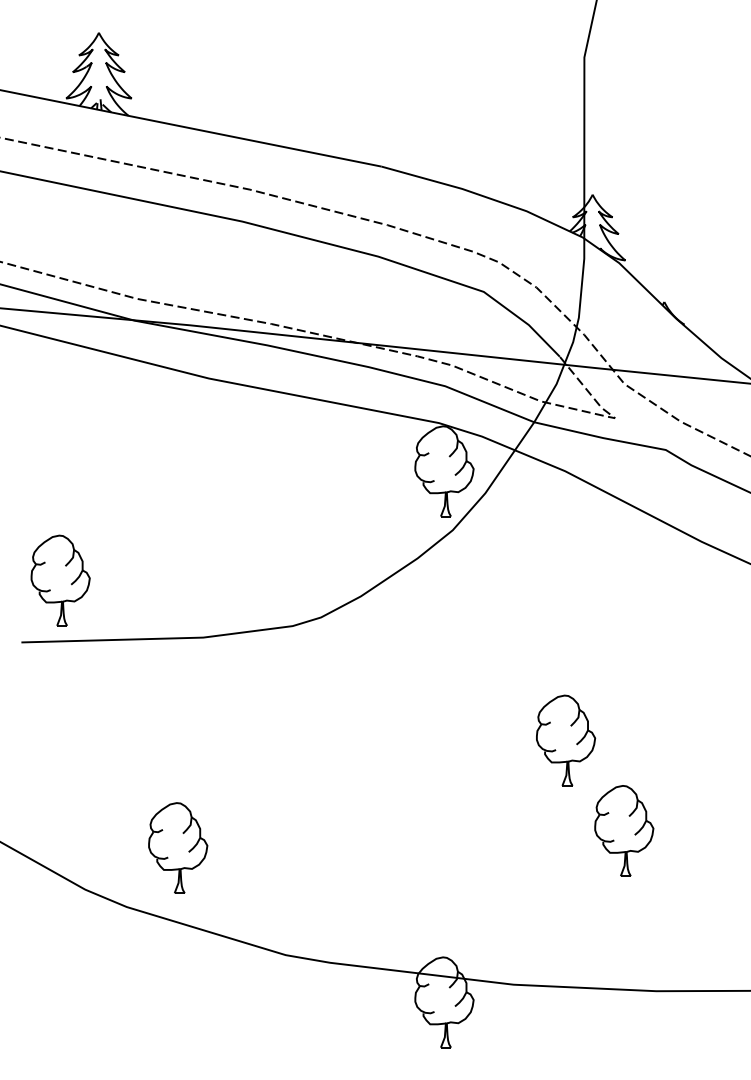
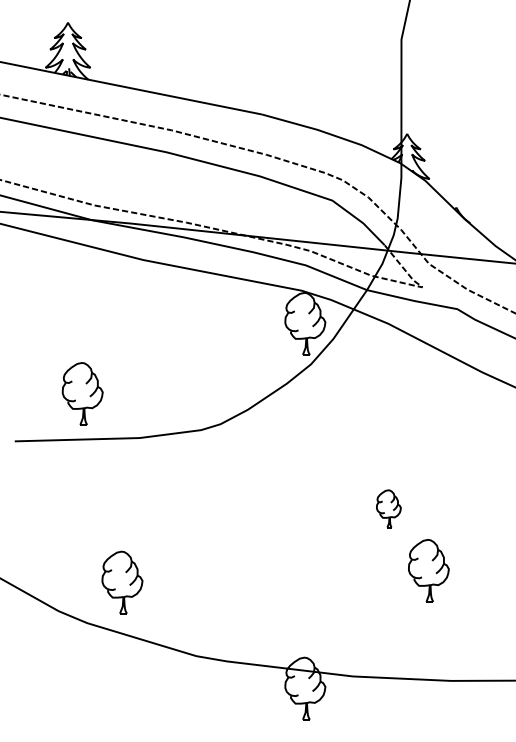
part: (60, 580) -> (82, 393), moved
part: (565, 740) -> (388, 508), size x0.6

